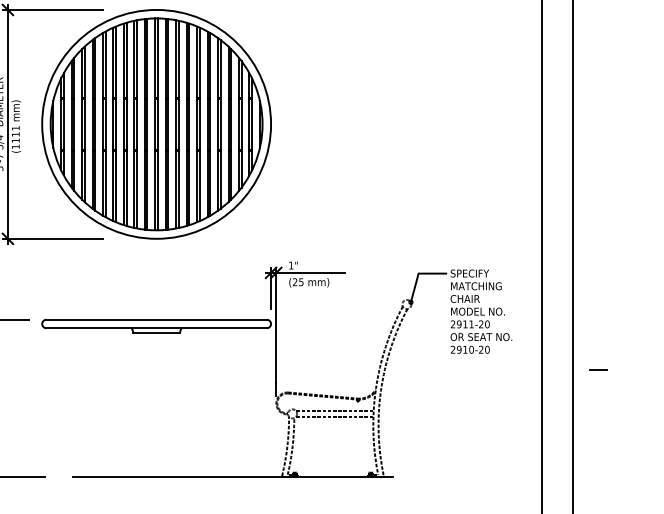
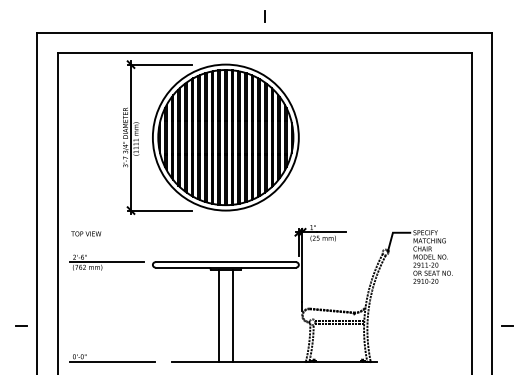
line: (598, 368) -> (507, 325), moved
line: (145, 404) -> (218, 316), added
line: (167, 404) -> (232, 316), added

